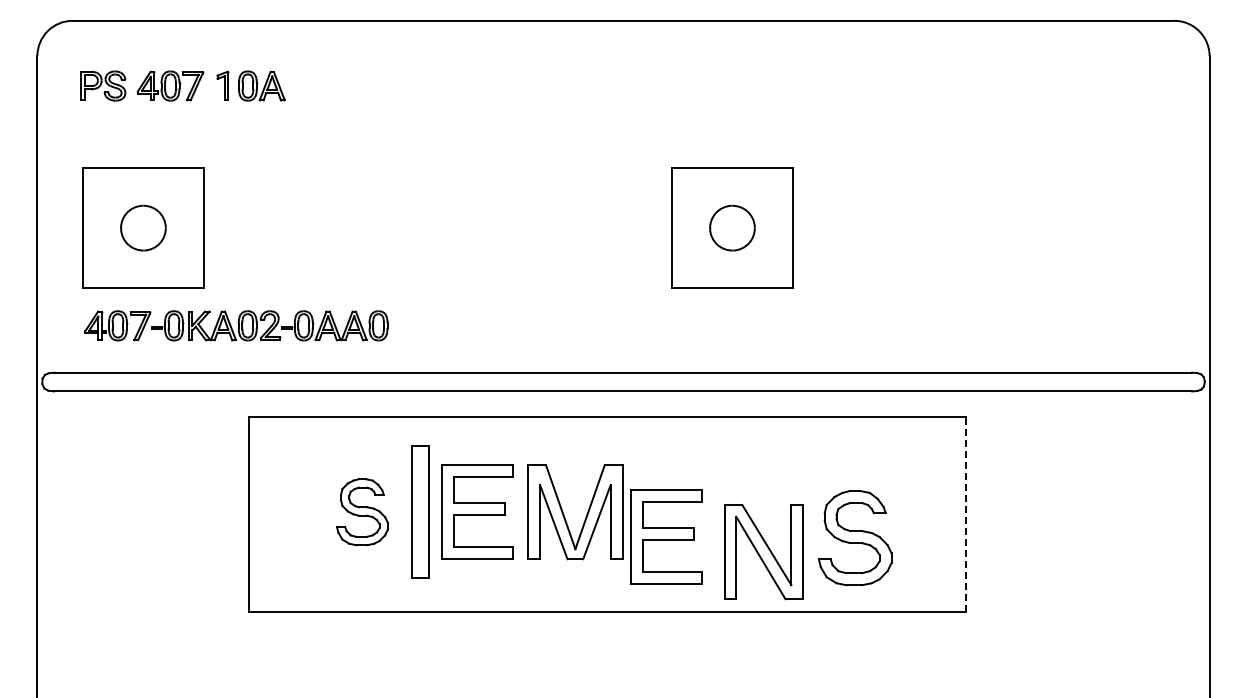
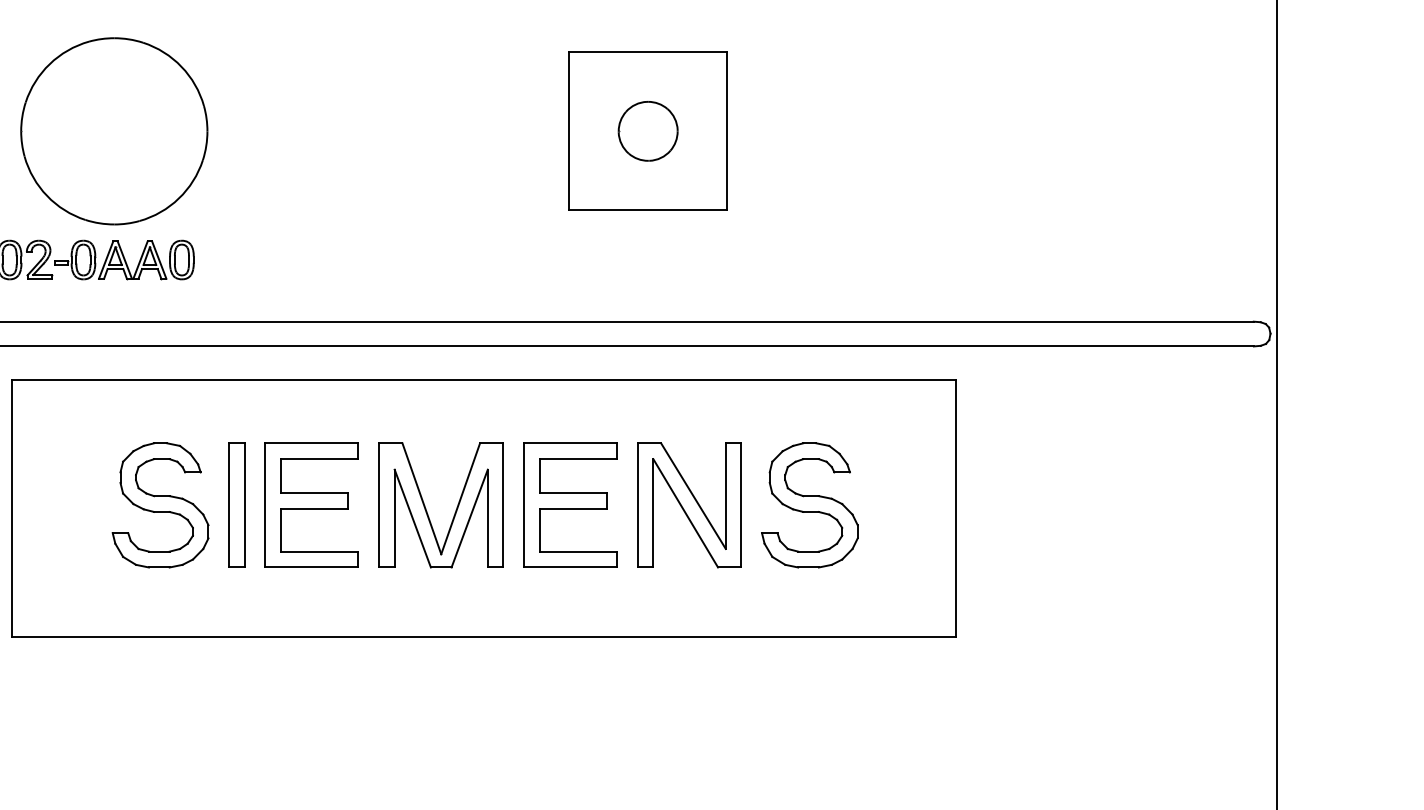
part: (326, 227) -> (113, 130), added
part: (419, 511) -> (235, 504), size x0.71
part: (362, 512) -> (160, 505), size x1.43
line: (965, 514) -> (955, 508), dashed -> solid
part: (666, 536) -> (570, 504), moved
part: (854, 538) -> (808, 505), moved
part: (763, 551) -> (689, 504), moved

